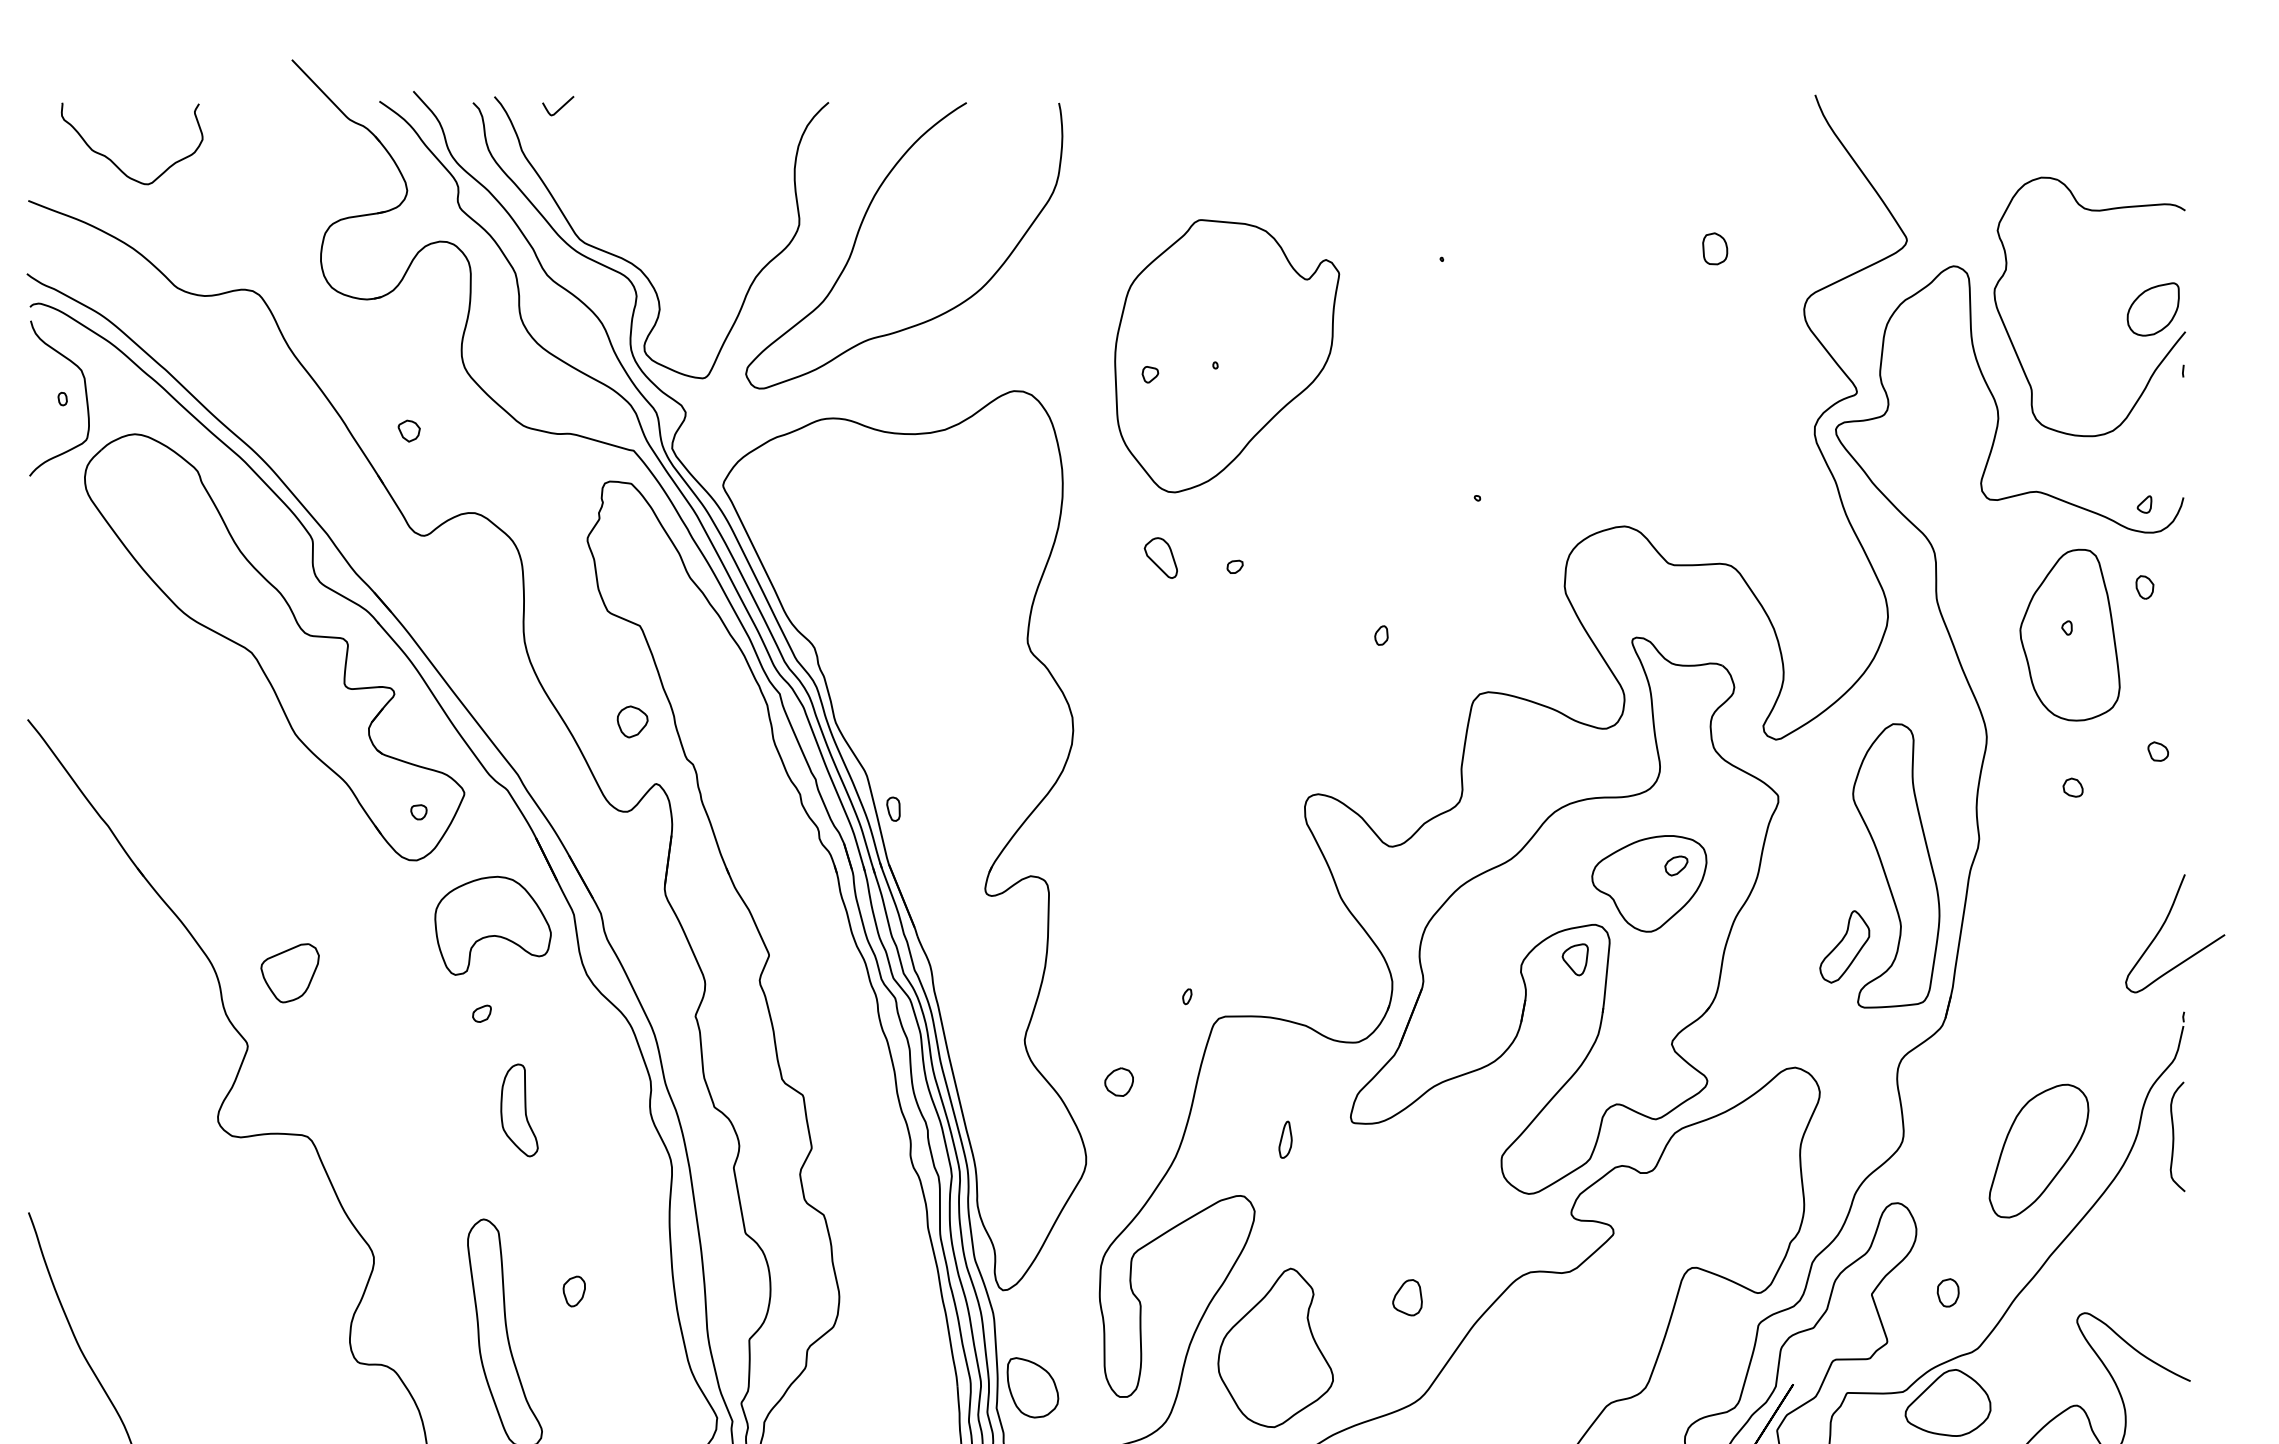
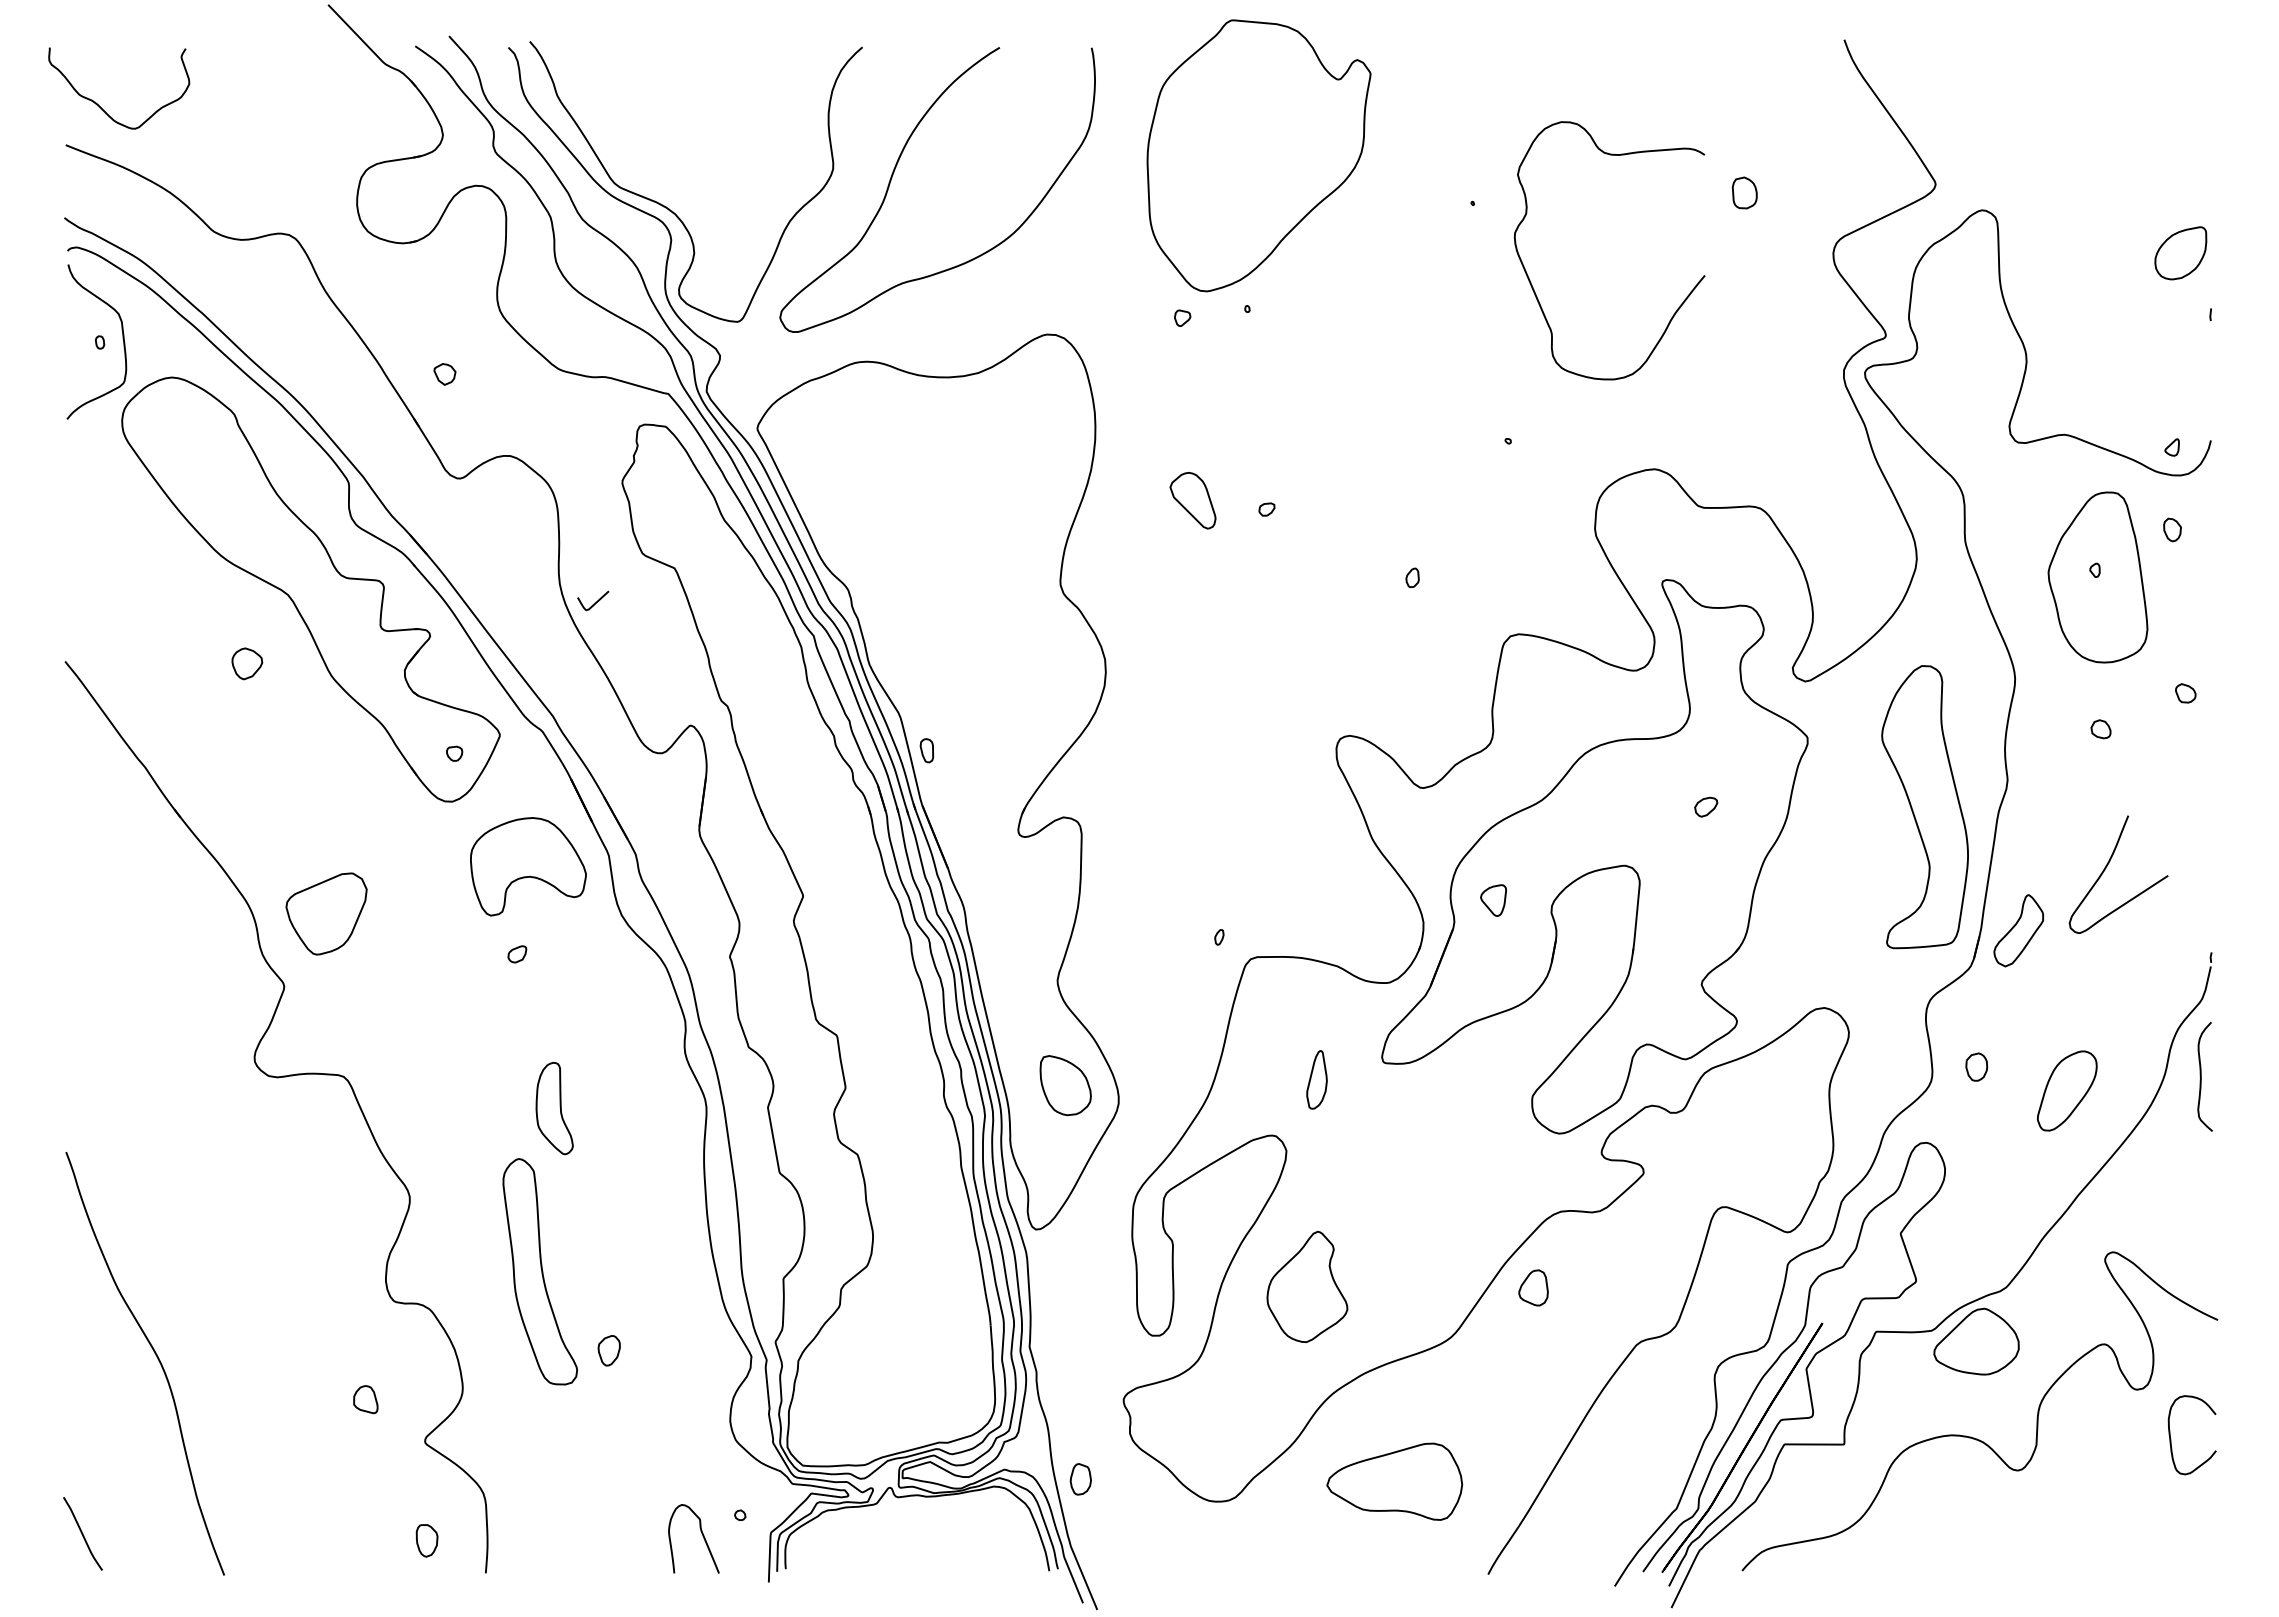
curve: (560, 107) -> (595, 602), moved
curve: (113, 161) -> (100, 106), moved
part: (2012, 340) -> (1532, 284), moved
part: (1226, 355) -> (1258, 155), moved
part: (1161, 557) -> (1193, 500), size x1.4
part: (632, 721) -> (247, 663), moved
part: (1649, 883) -> (1679, 824), removed
curve: (2162, 927) -> (2106, 868), moved
part: (1844, 946) -> (2018, 930), moved
part: (1575, 959) -> (1493, 900), moved
part: (289, 972) -> (325, 913), size x1.4
part: (1119, 1082) -> (1151, 1022), removed
part: (519, 1110) -> (554, 1108), moved
part: (1285, 1139) -> (1317, 1079), size x1.6
part: (2039, 1150) -> (2067, 1090), size x0.6
part: (573, 1291) -> (608, 1350), moved
part: (1947, 1292) -> (1976, 1066), moved
part: (1407, 1297) -> (1533, 1287), moved
part: (1275, 1347) -> (1307, 1286), size x0.7
part: (1032, 1387) -> (1065, 1085), moved

